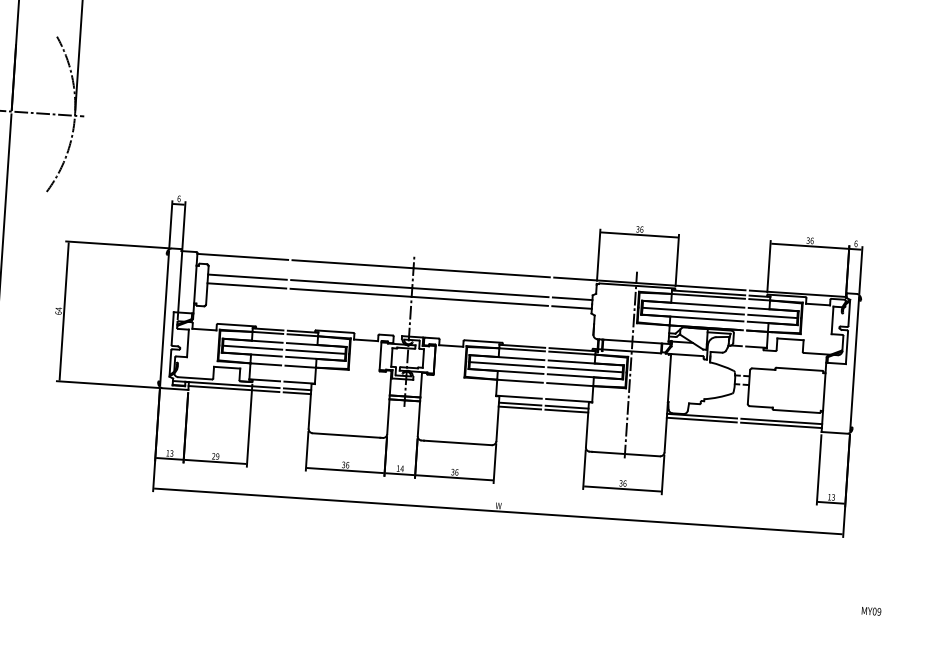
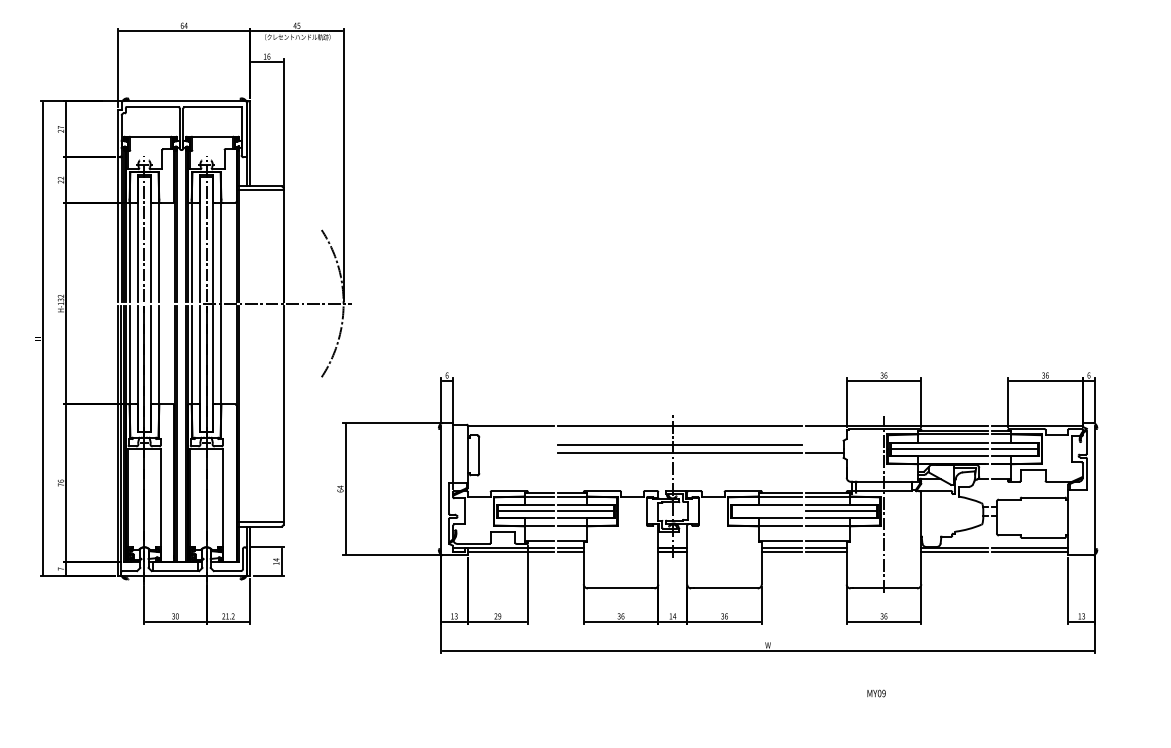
line: (247, 277) -> (516, 445), removed
line: (246, 285) -> (516, 453), removed
line: (572, 299) -> (824, 445), removed
line: (506, 364) -> (766, 511), removed
text: (871, 611) -> (876, 693), moved

